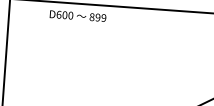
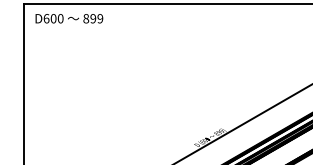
text: (78, 15) -> (69, 18), moved

